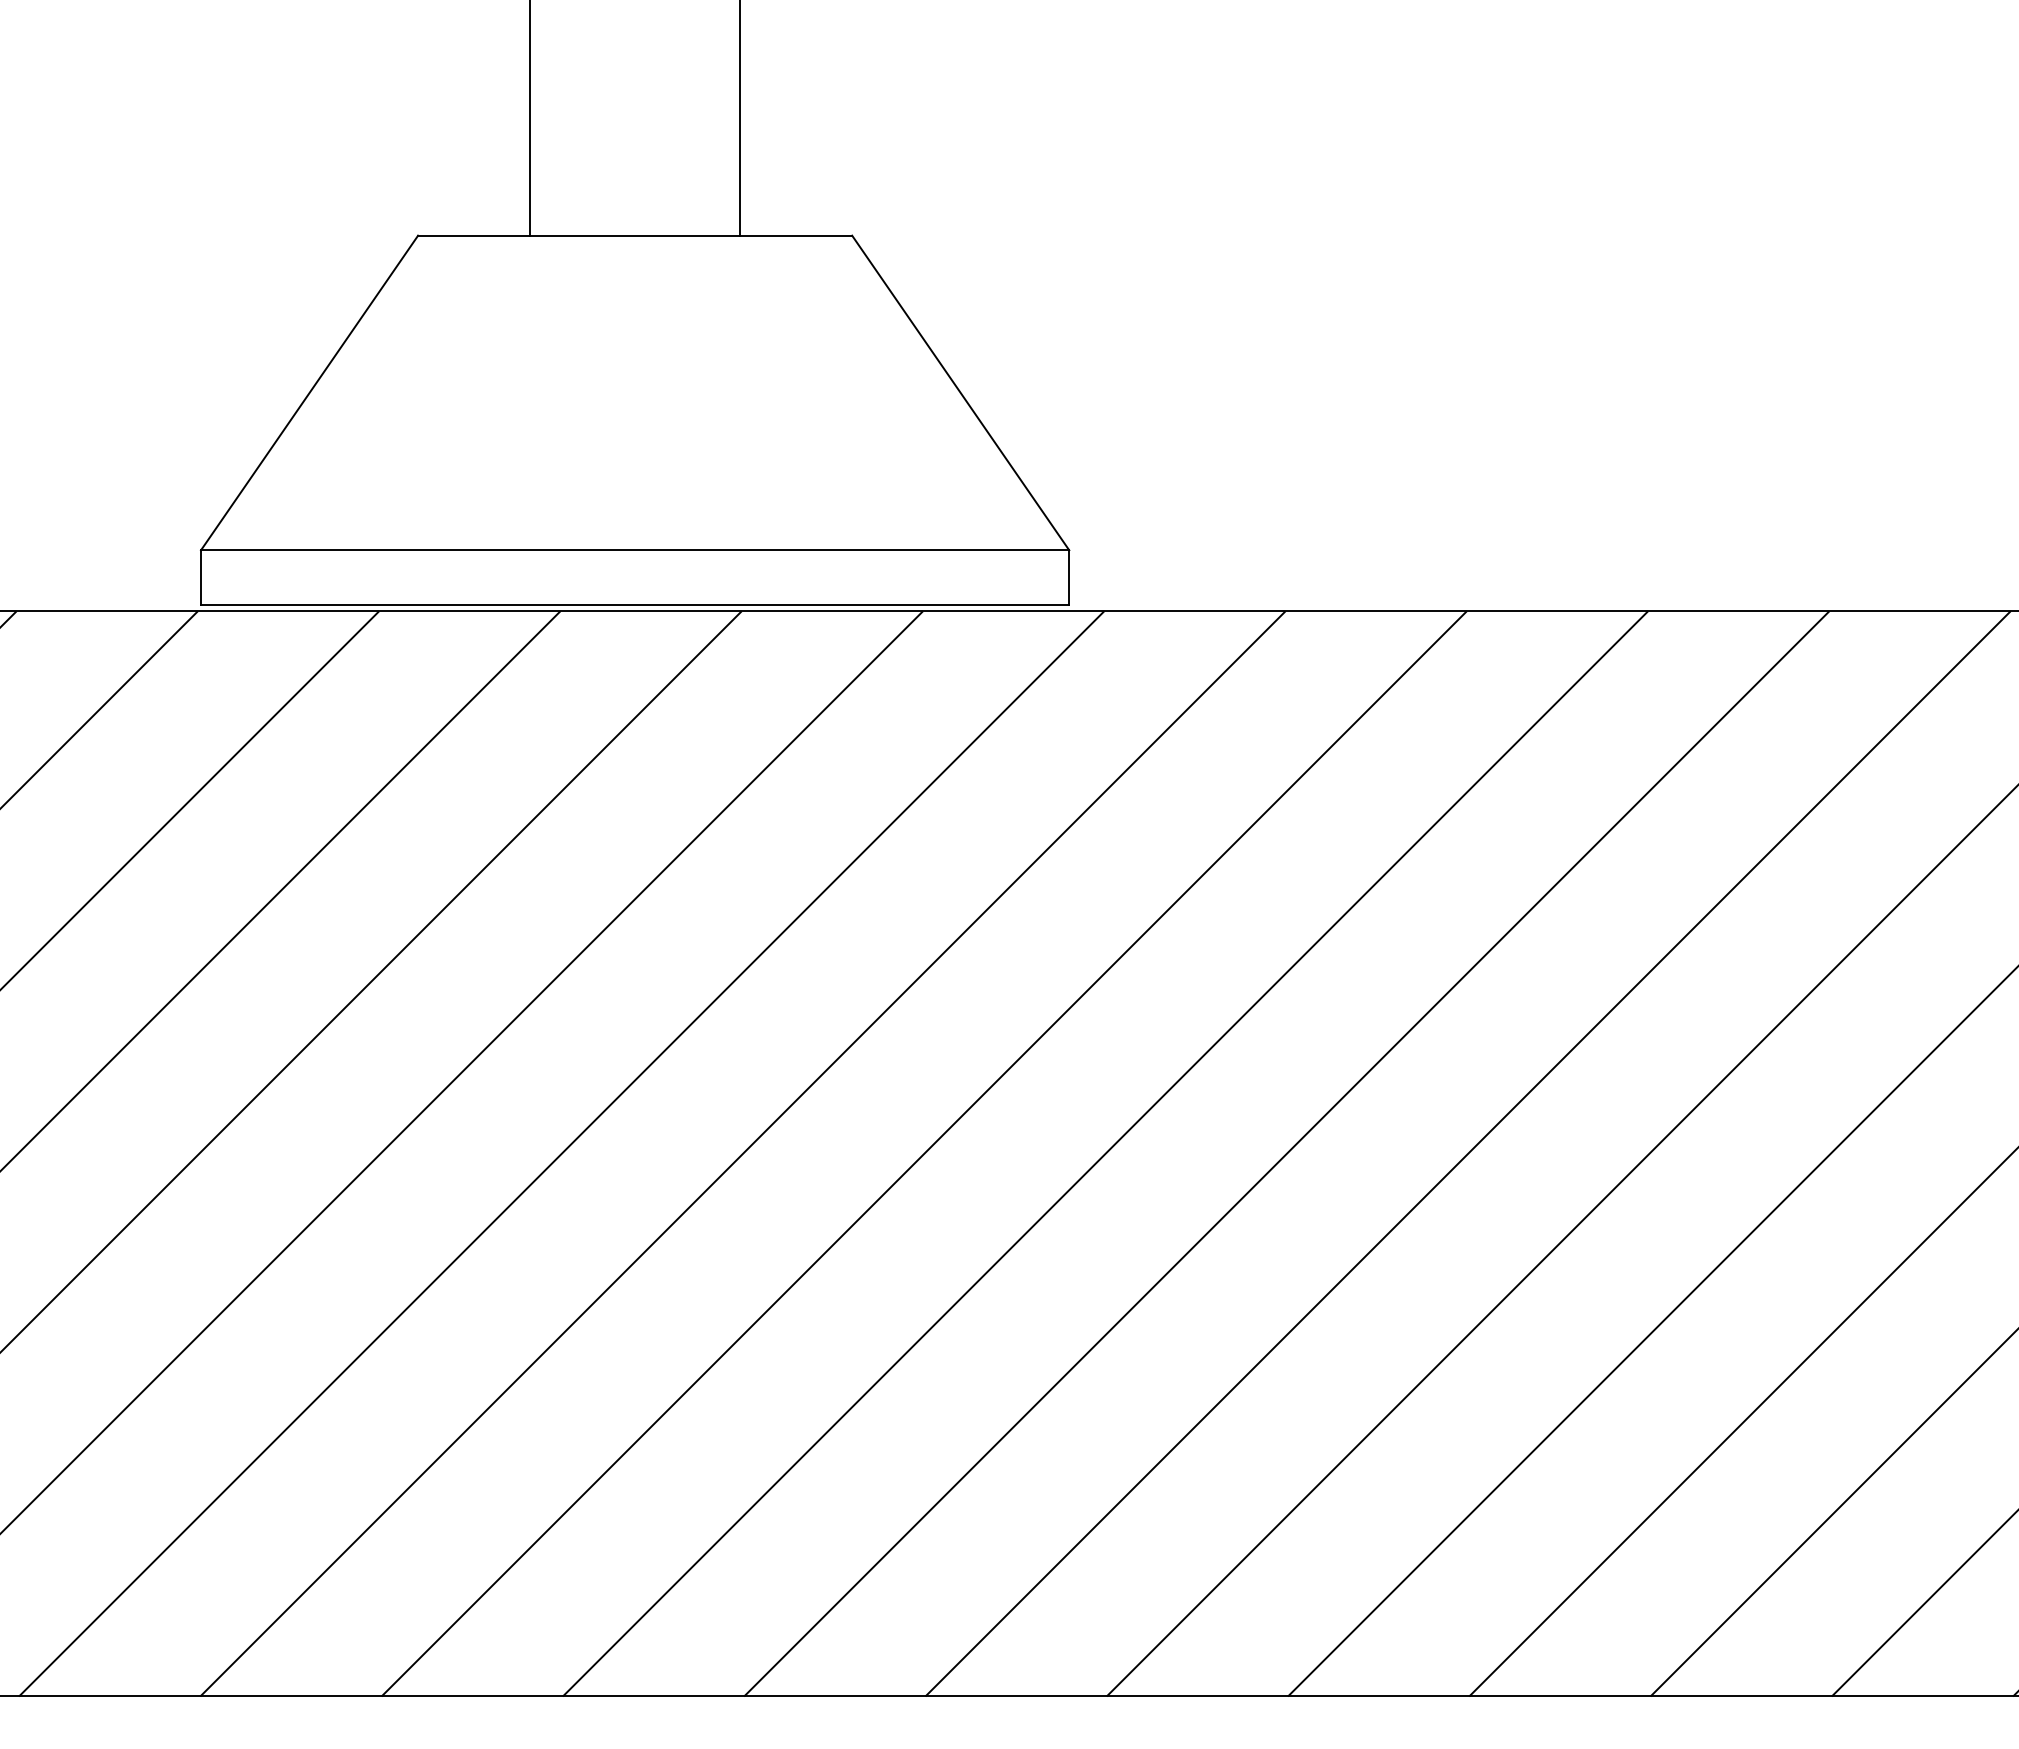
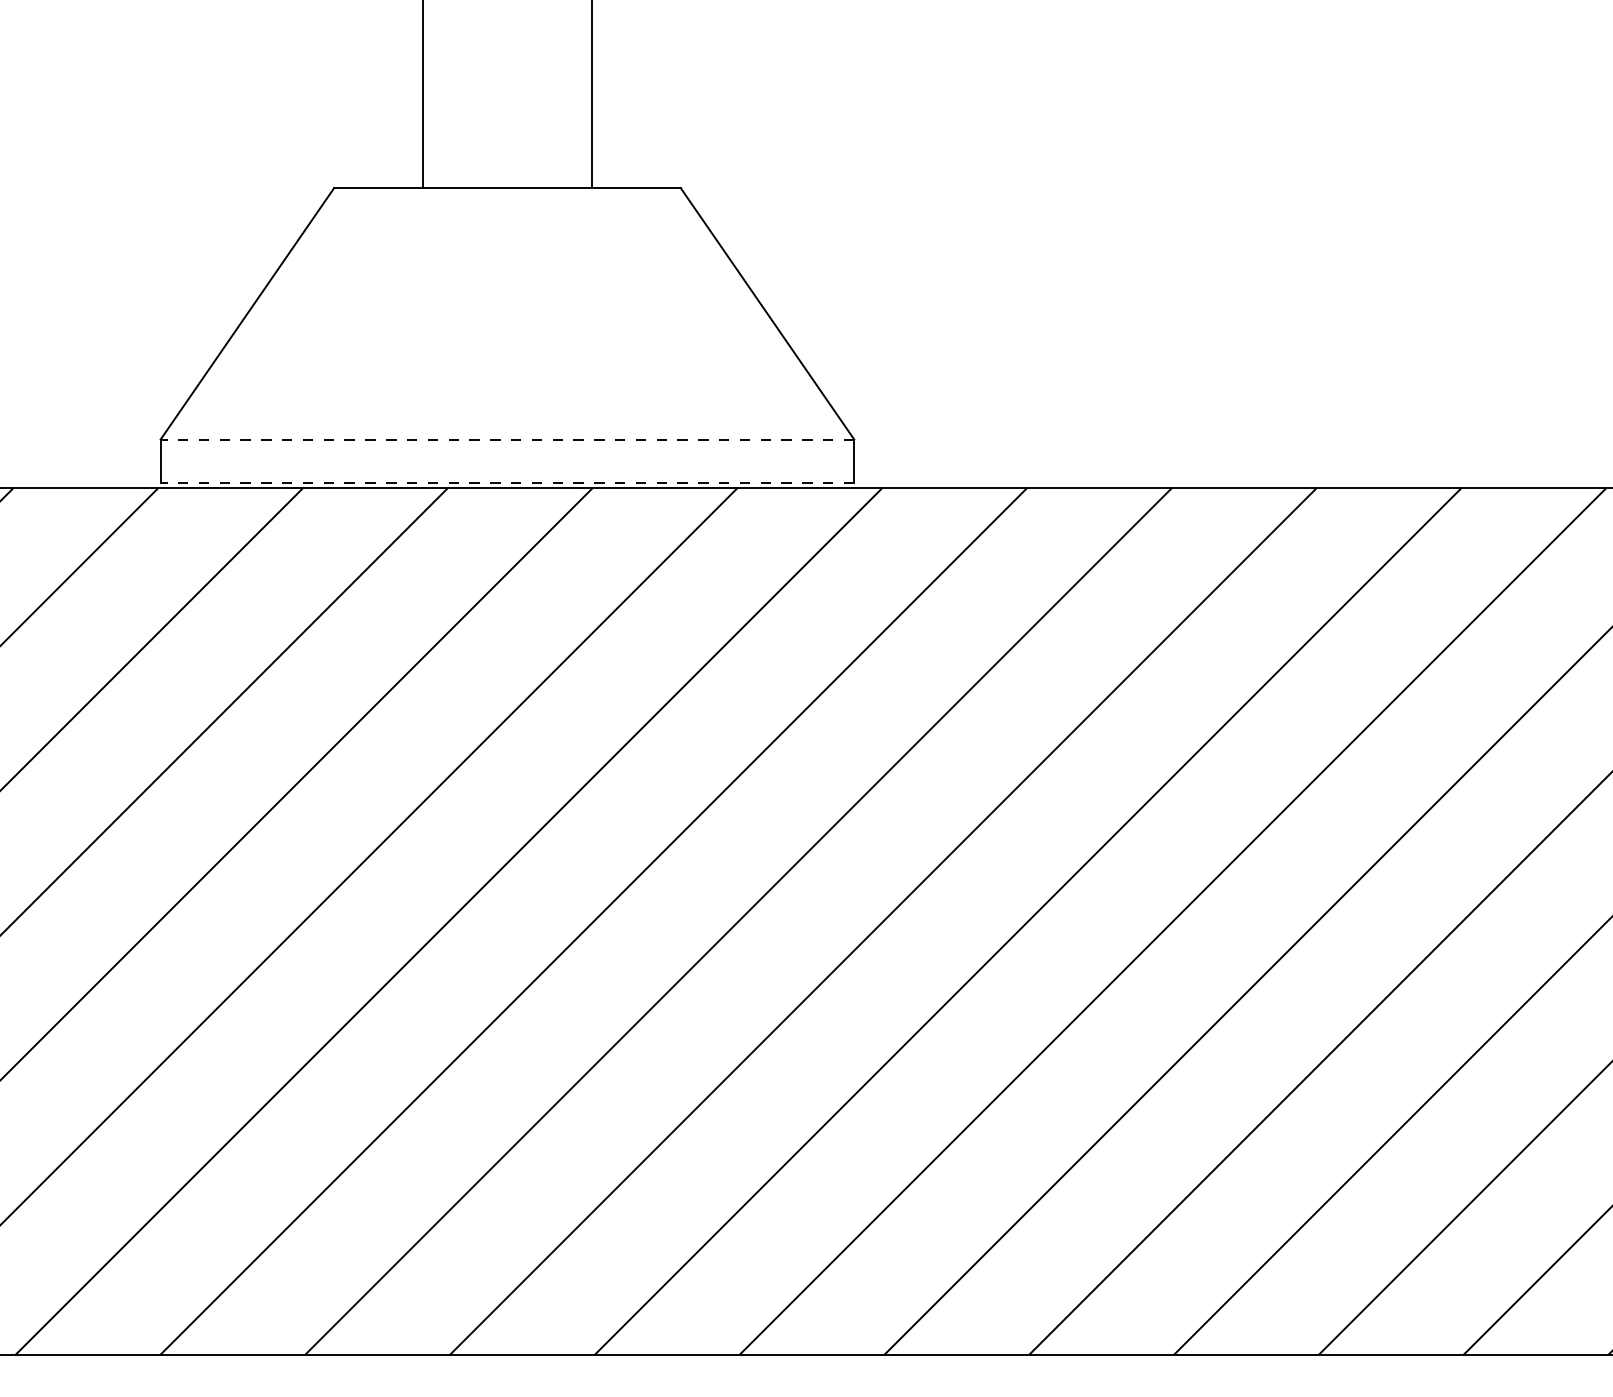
line: (634, 550) -> (506, 439), solid -> dashed
line: (634, 604) -> (506, 482), solid -> dashed

